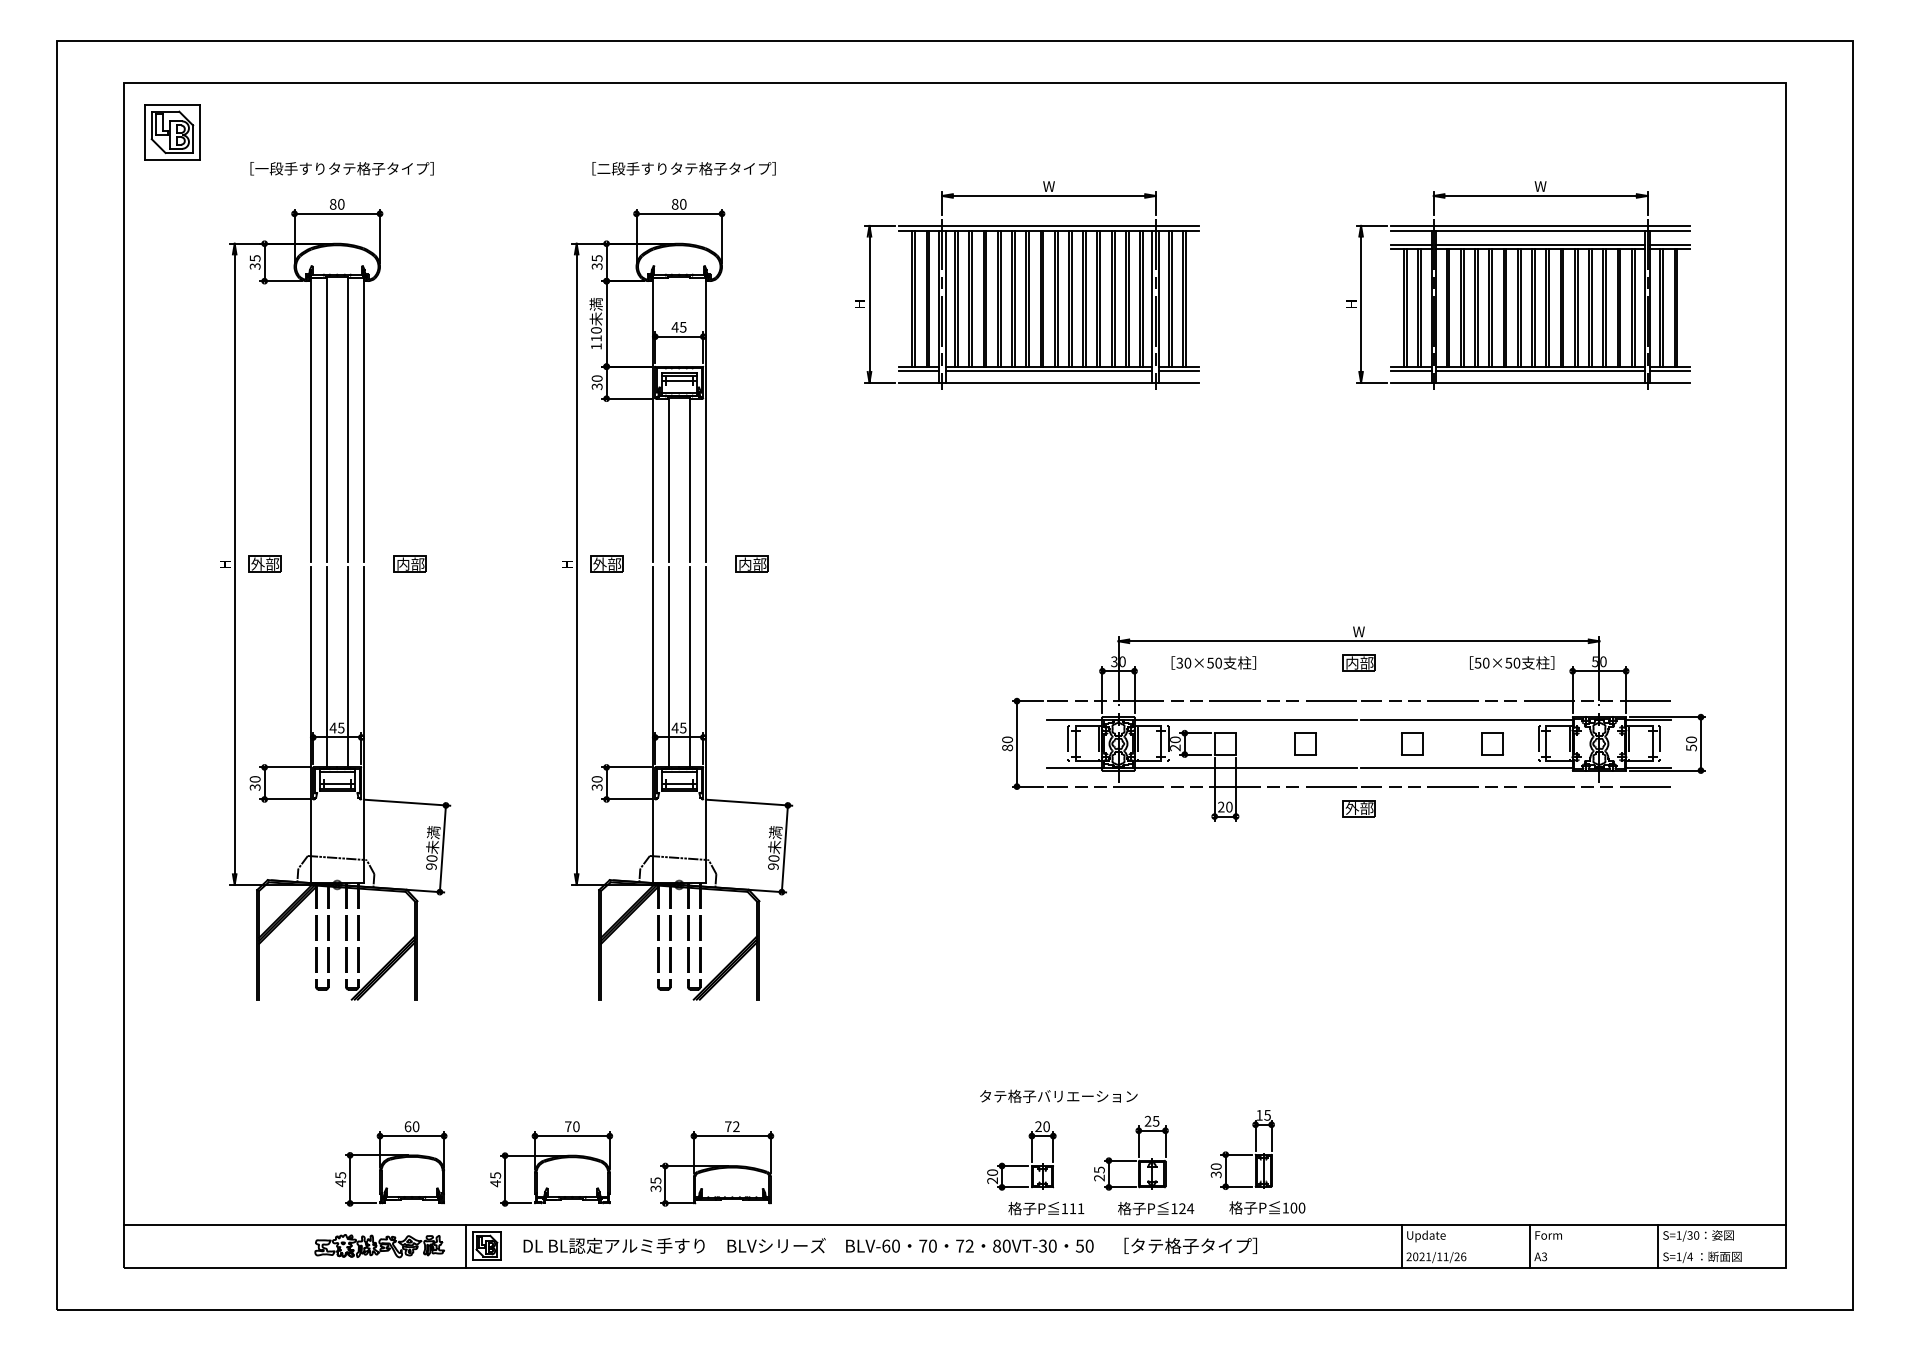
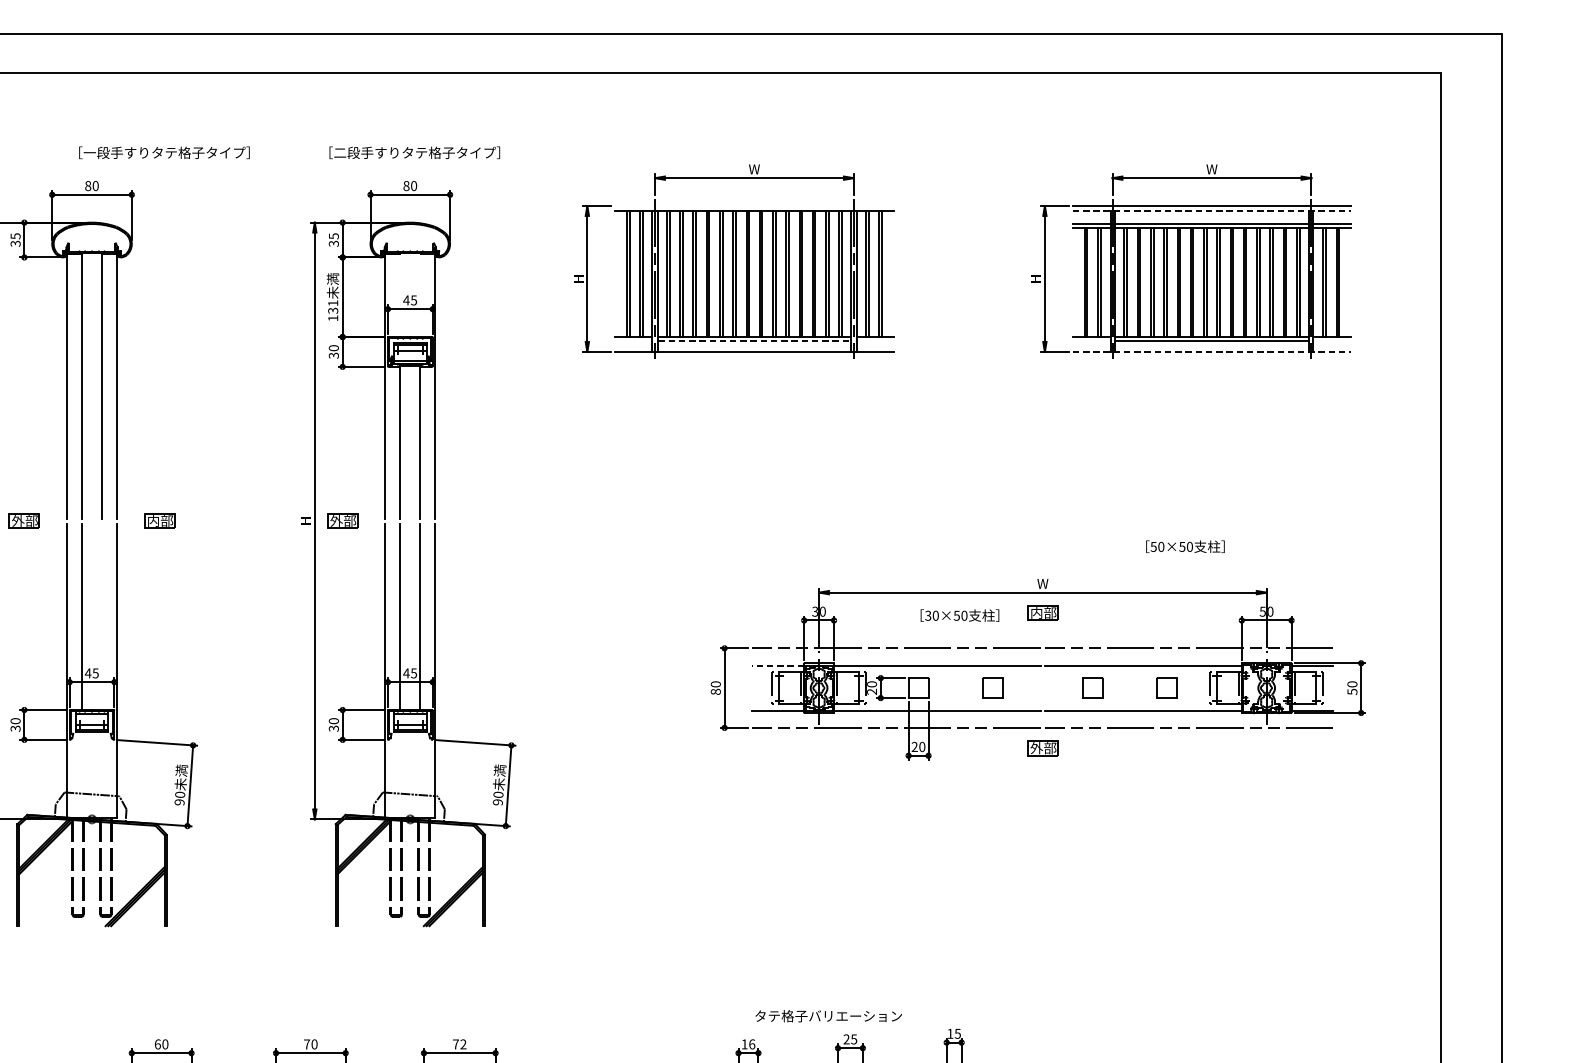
text: (341, 168) -> (163, 152), moved
line: (1048, 225) -> (753, 205), removed
line: (1540, 230) -> (1211, 210), solid -> dashed
text: (596, 334) -> (333, 307), 110 -> 131
line: (918, 371) -> (632, 341), removed
line: (1049, 371) -> (754, 341), solid -> dashed
line: (1178, 371) -> (874, 341), removed
line: (1411, 371) -> (1091, 341), removed
line: (1669, 371) -> (1331, 341), removed
line: (1540, 382) -> (1211, 351), solid -> dashed
part: (751, 563) -> (477, 520), removed
text: (1213, 662) -> (959, 615), moved
text: (1512, 662) -> (1185, 546), moved
line: (347, 667) -> (101, 617), removed
line: (1074, 719) -> (778, 665), solid -> dashed
text: (1058, 1095) -> (828, 1015), moved
text: (1042, 1126) -> (748, 1044), 20 -> 16

